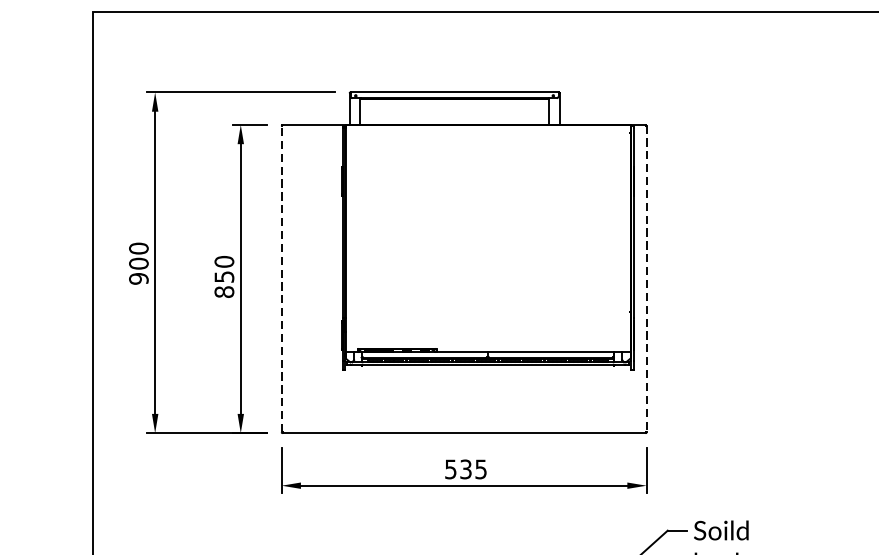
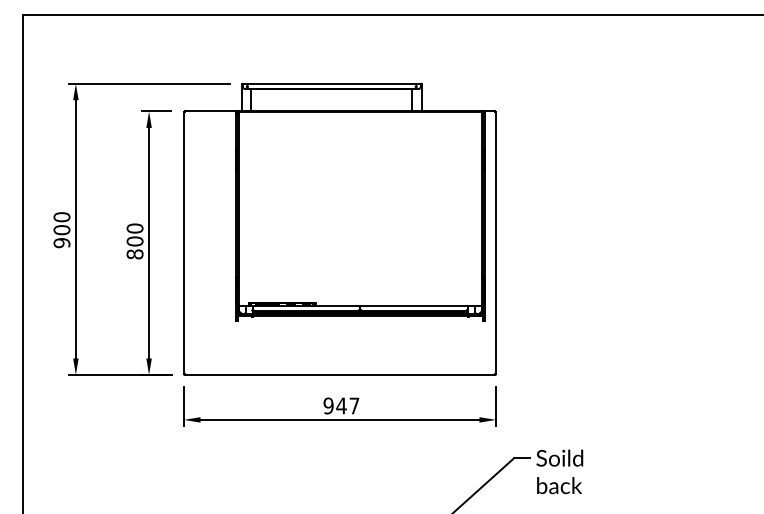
text: (223, 277) -> (134, 241), 850 -> 800
line: (282, 278) -> (184, 242), dashed -> solid
line: (646, 279) -> (495, 243), dashed -> solid
text: (465, 468) -> (341, 405), 535 -> 947

